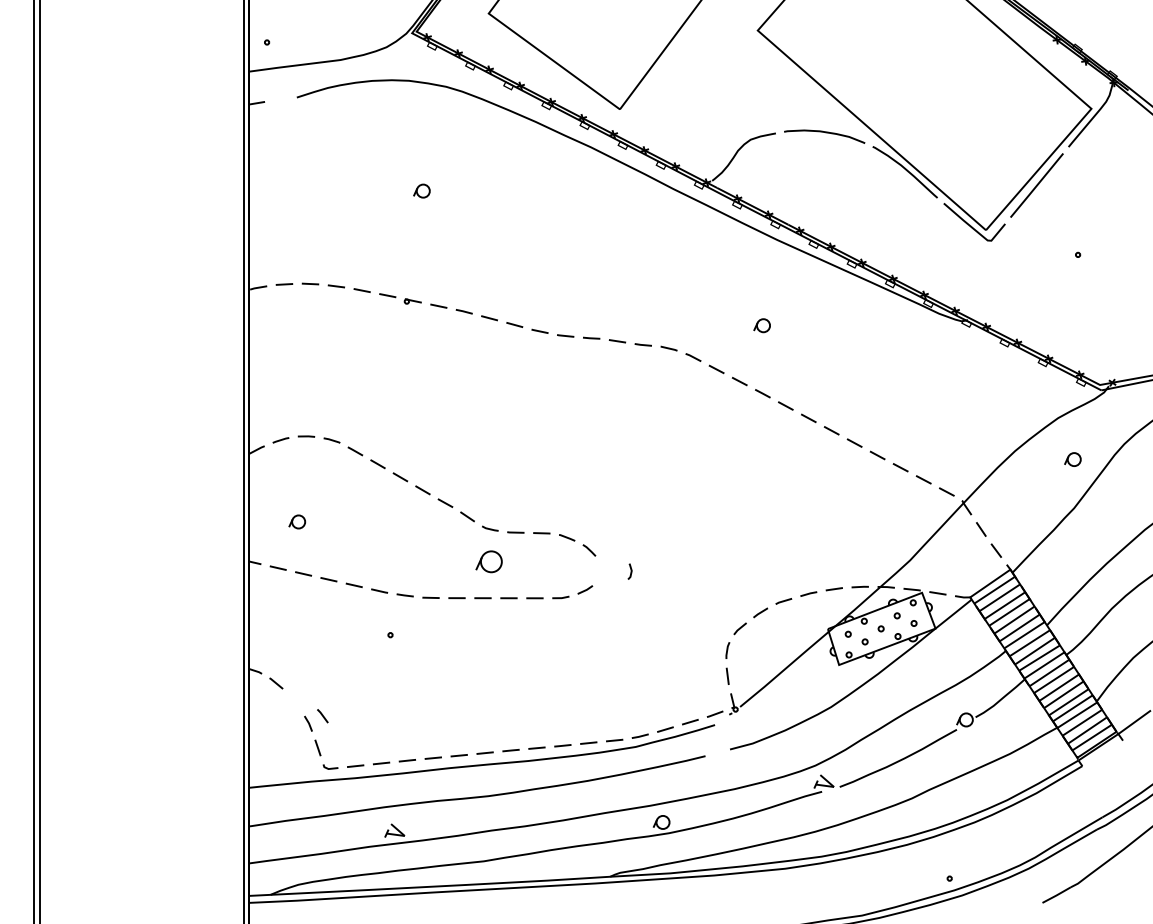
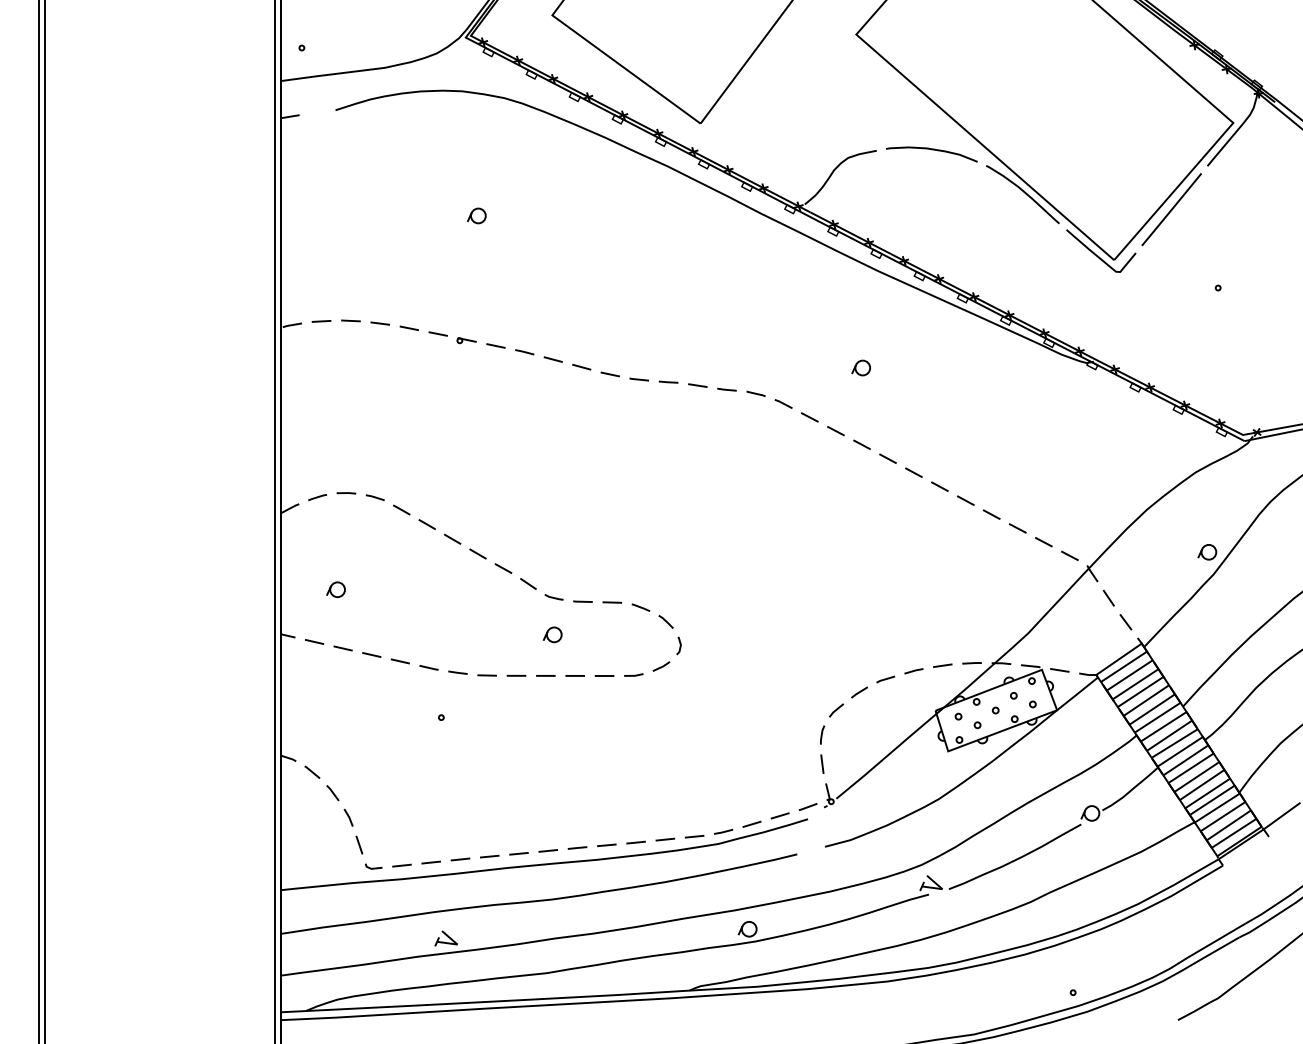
part: (1073, 459) -> (1207, 552), moved
part: (488, 561) -> (552, 634), size x0.62
line: (630, 571) -> (679, 645), moved
line: (322, 716) -> (332, 793), moved

